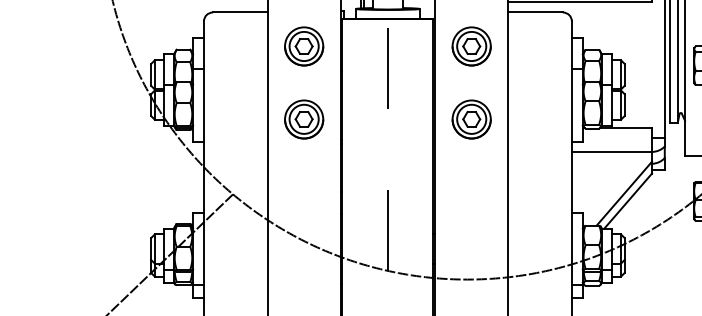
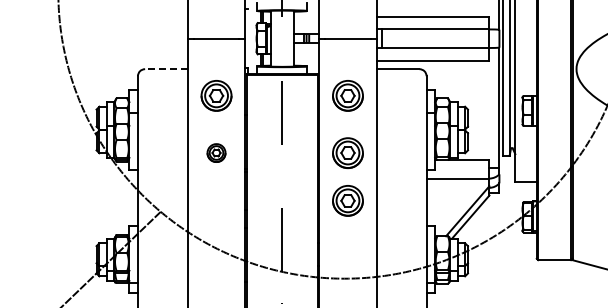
line: (240, 12) -> (166, 69), solid -> dashed
part: (304, 118) -> (216, 152), size x0.6
part: (471, 179) -> (347, 200), added

